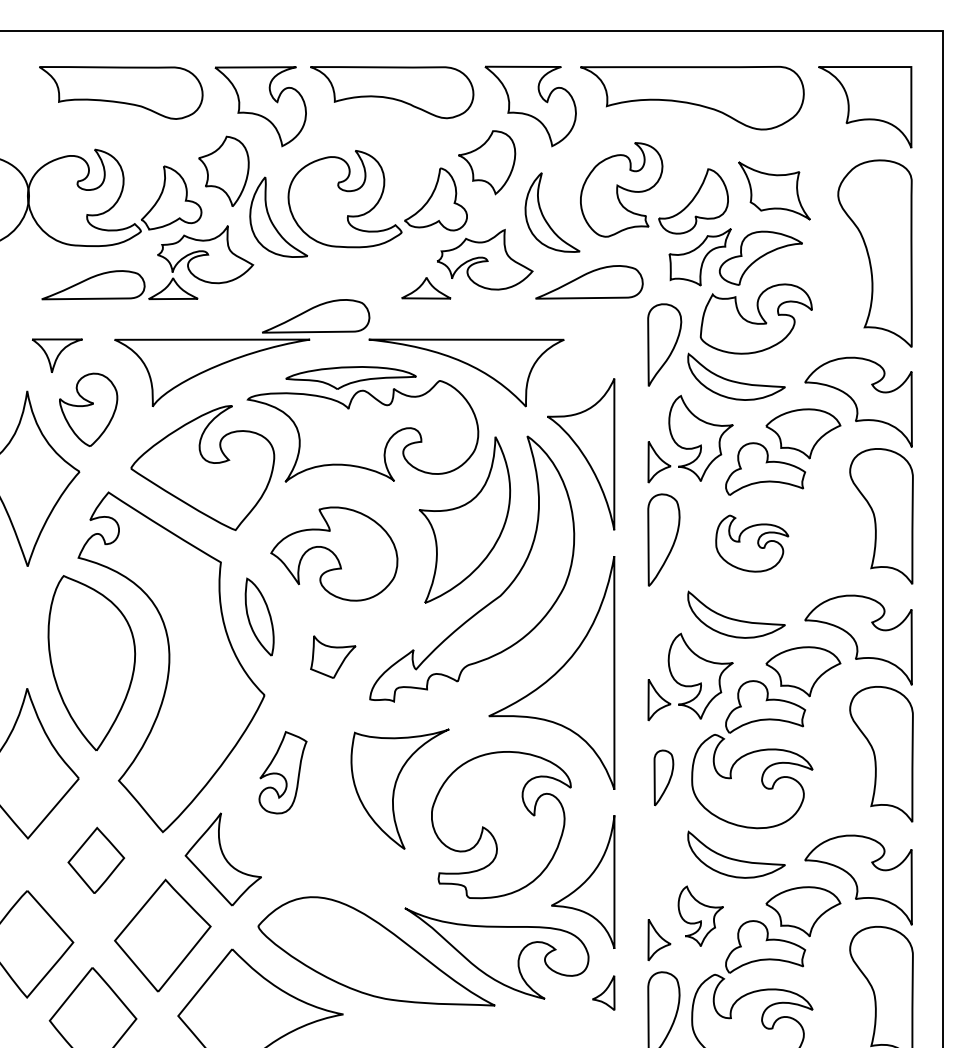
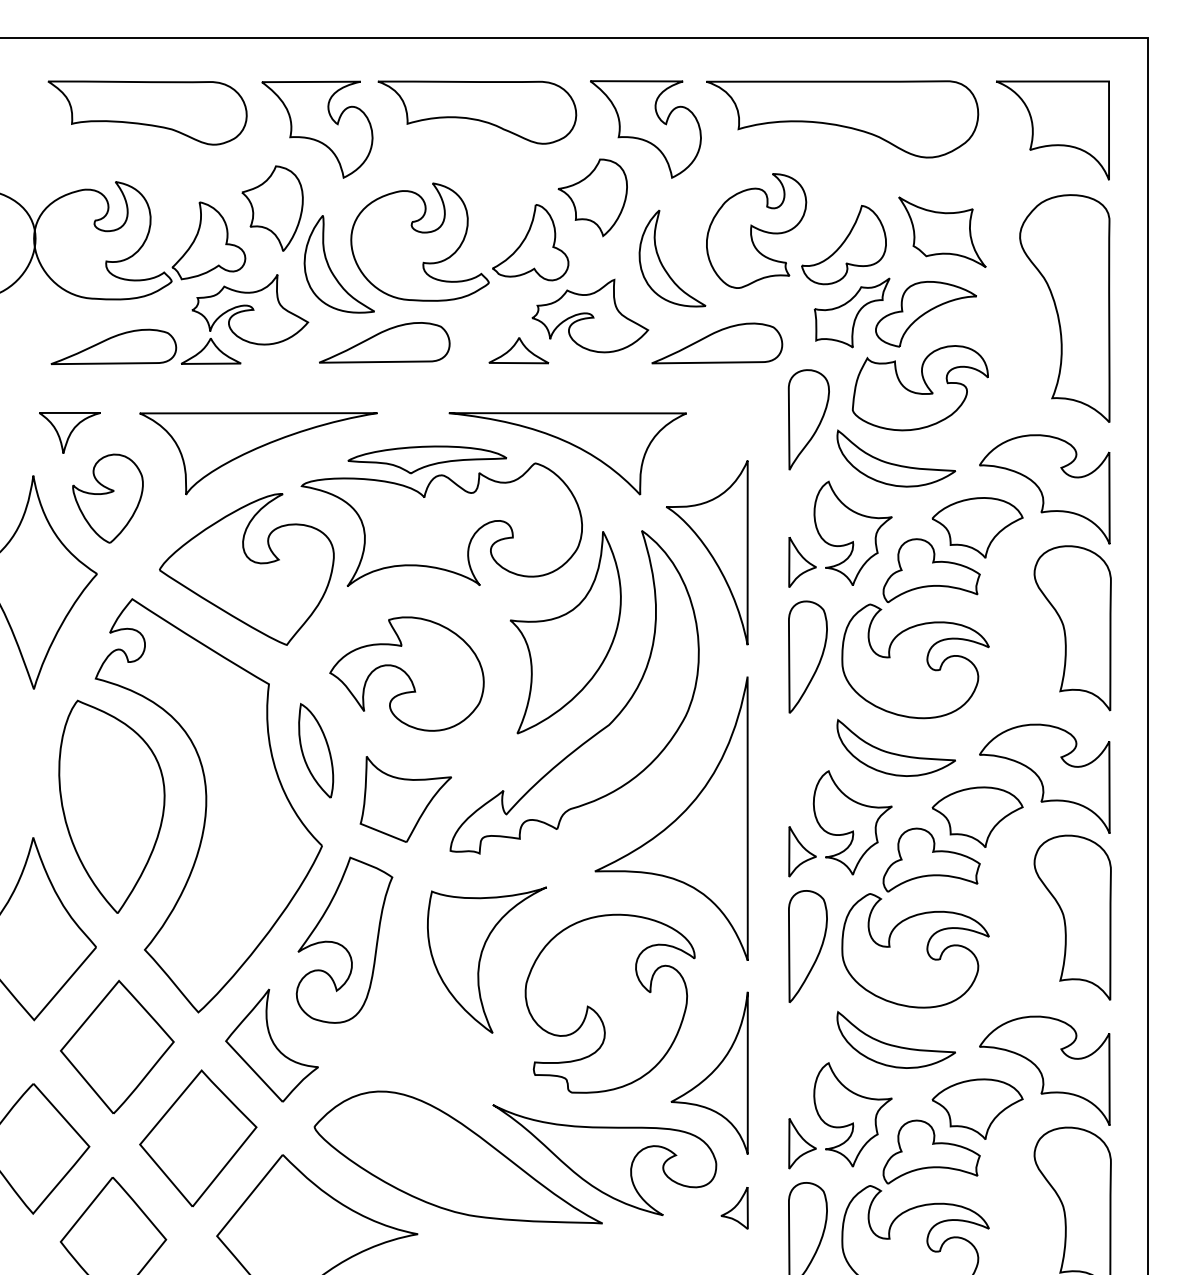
part: (315, 316) -> (384, 342), moved
part: (752, 543) -> (915, 661), size x1.67
part: (333, 657) -> (405, 799), size x1.67
part: (282, 772) -> (344, 939), size x1.67
part: (663, 777) -> (807, 946), size x1.67
part: (96, 860) -> (117, 1046), size x1.67
part: (700, 916) -> (852, 1114), size x1.43

